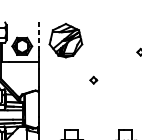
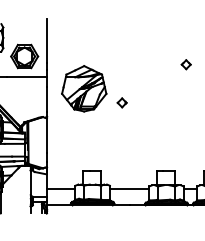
line: (39, 34) -> (47, 40), dashed -> solid
part: (66, 40) -> (84, 88), moved

